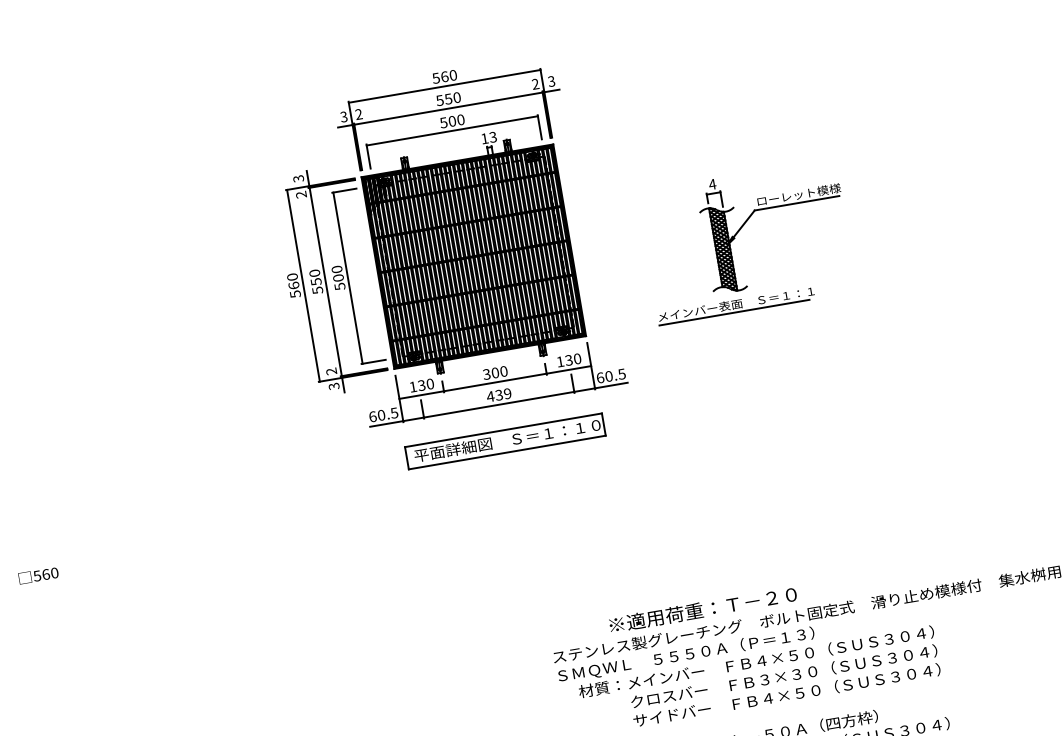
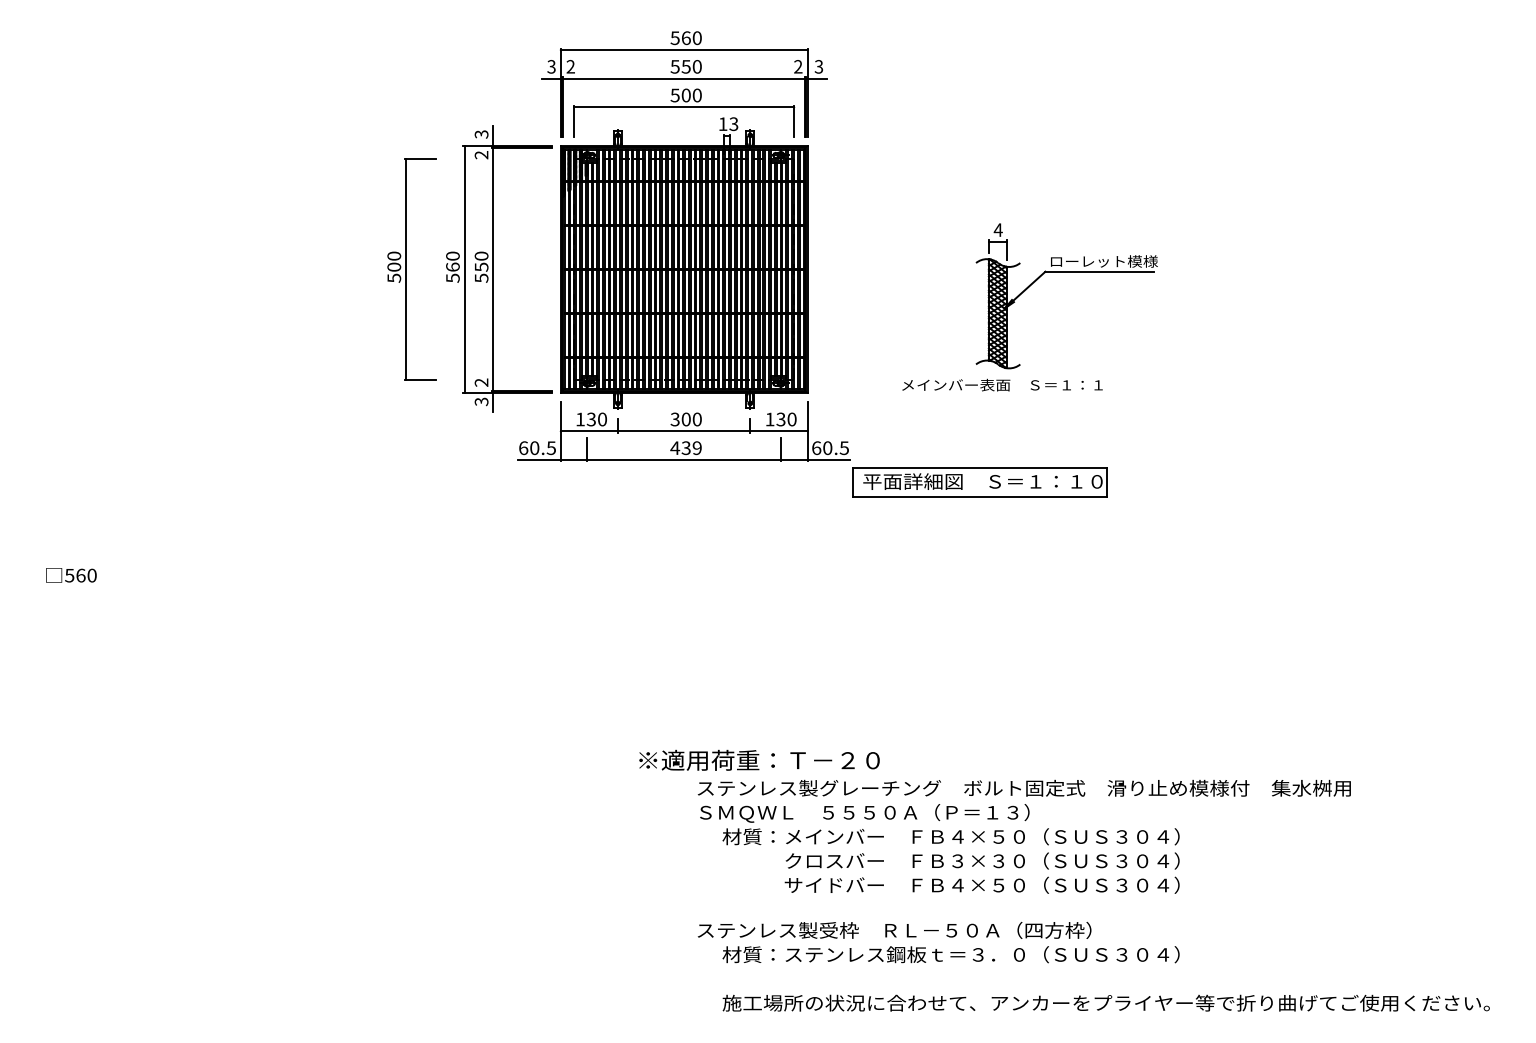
part: (352, 277) -> (411, 269), moved
line: (733, 313) -> (997, 395), removed
part: (504, 441) -> (979, 482), moved
text: (703, 609) -> (759, 759), moved

